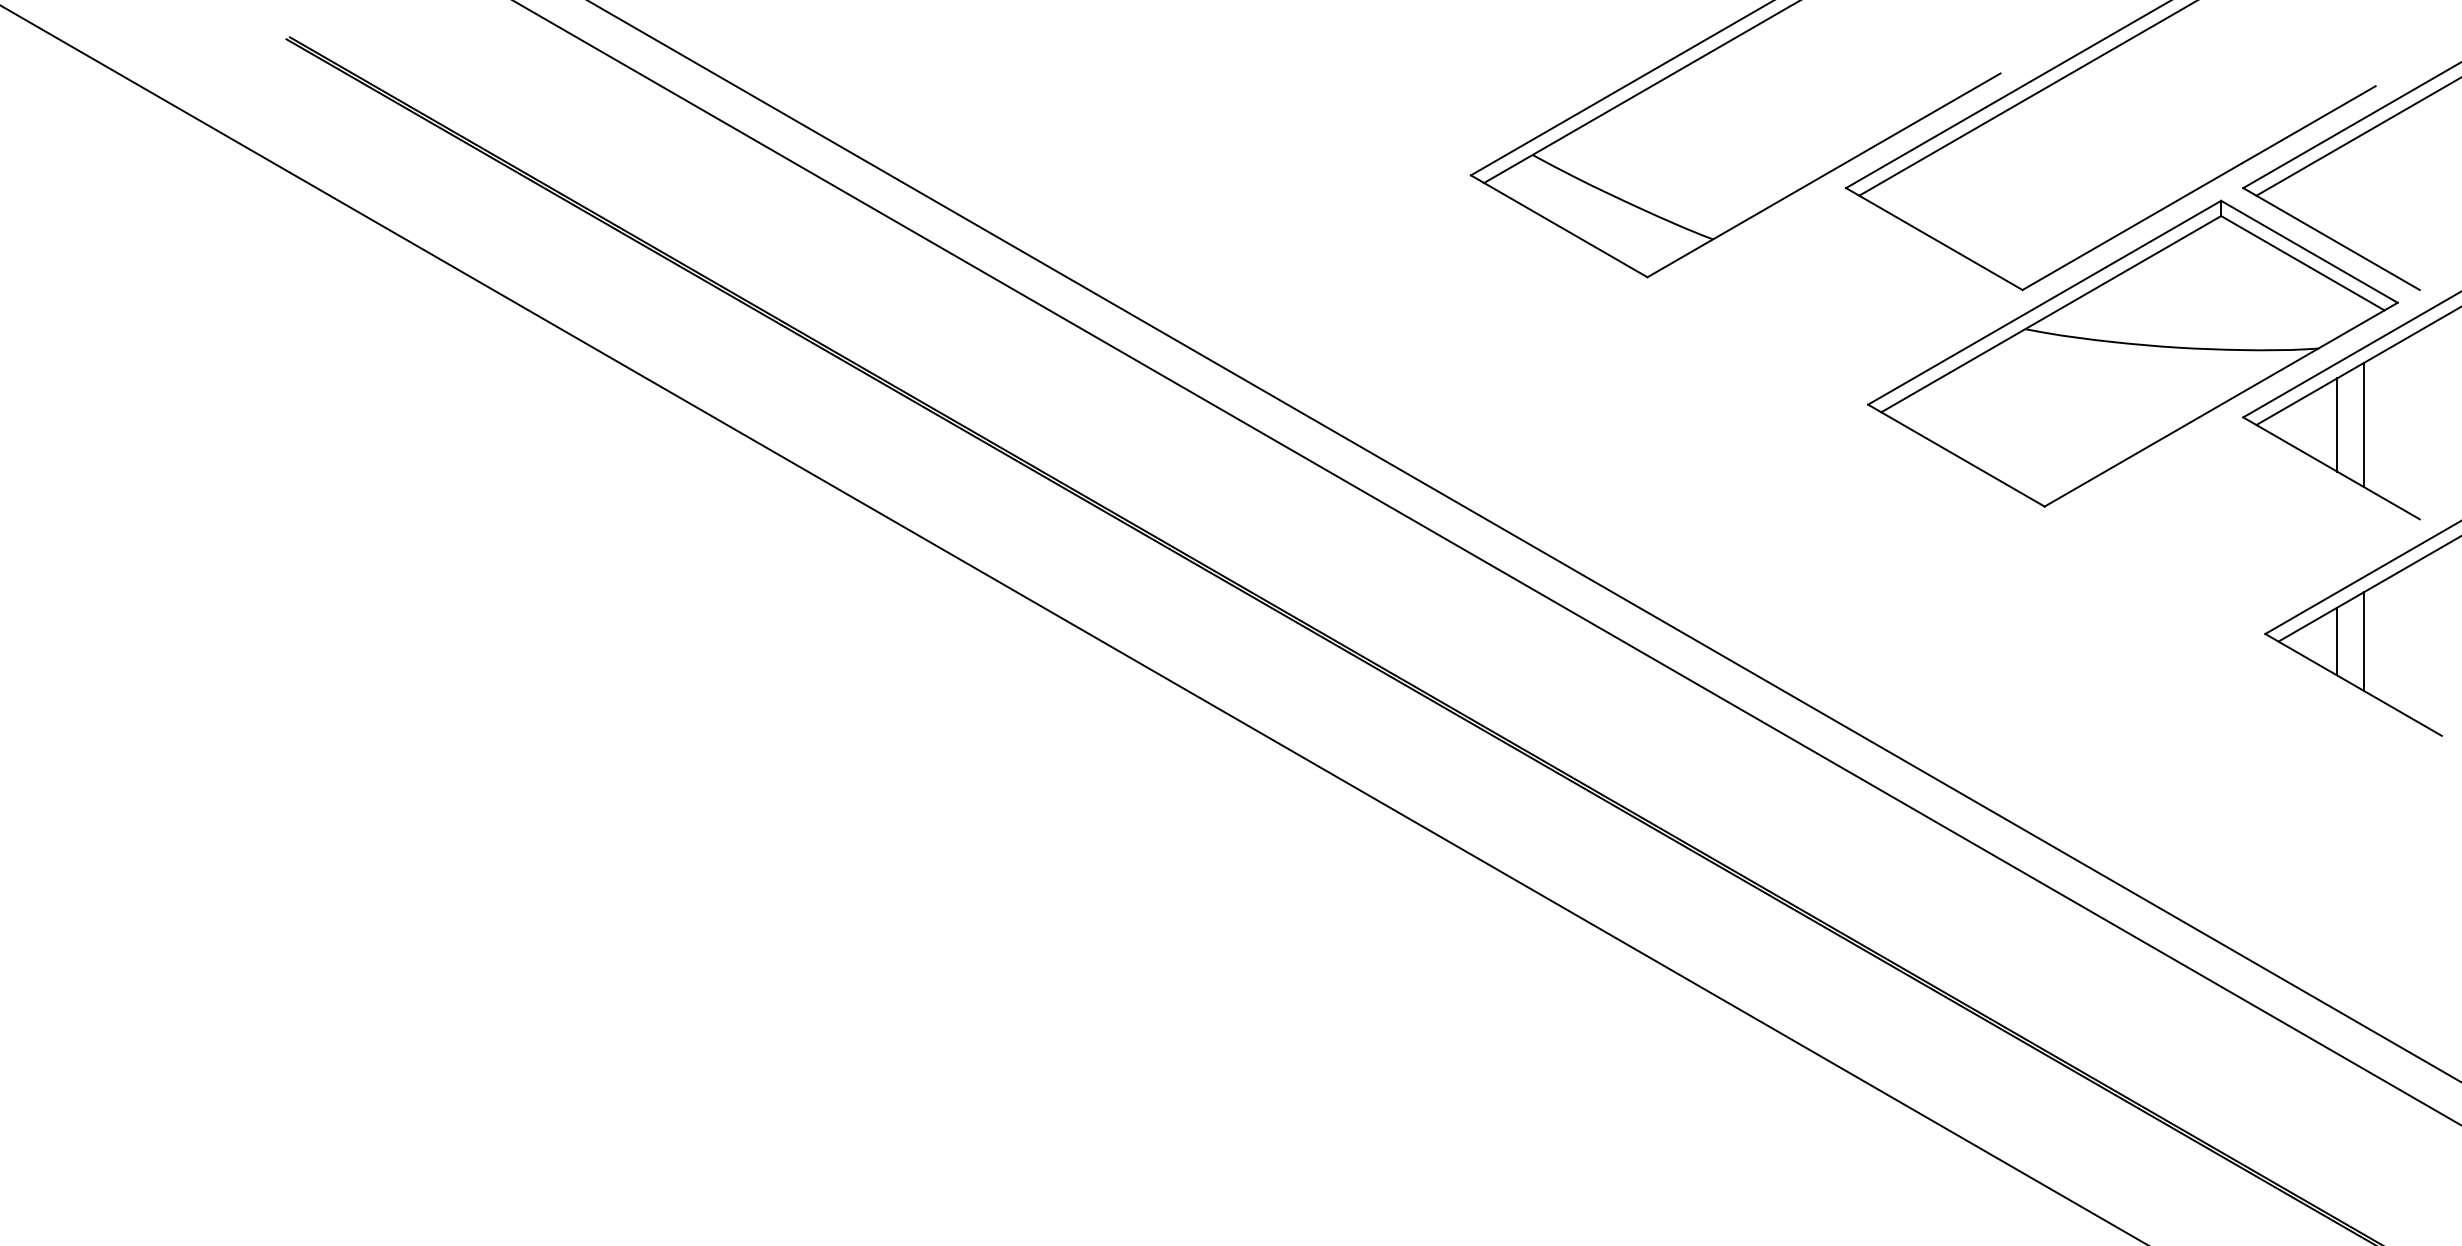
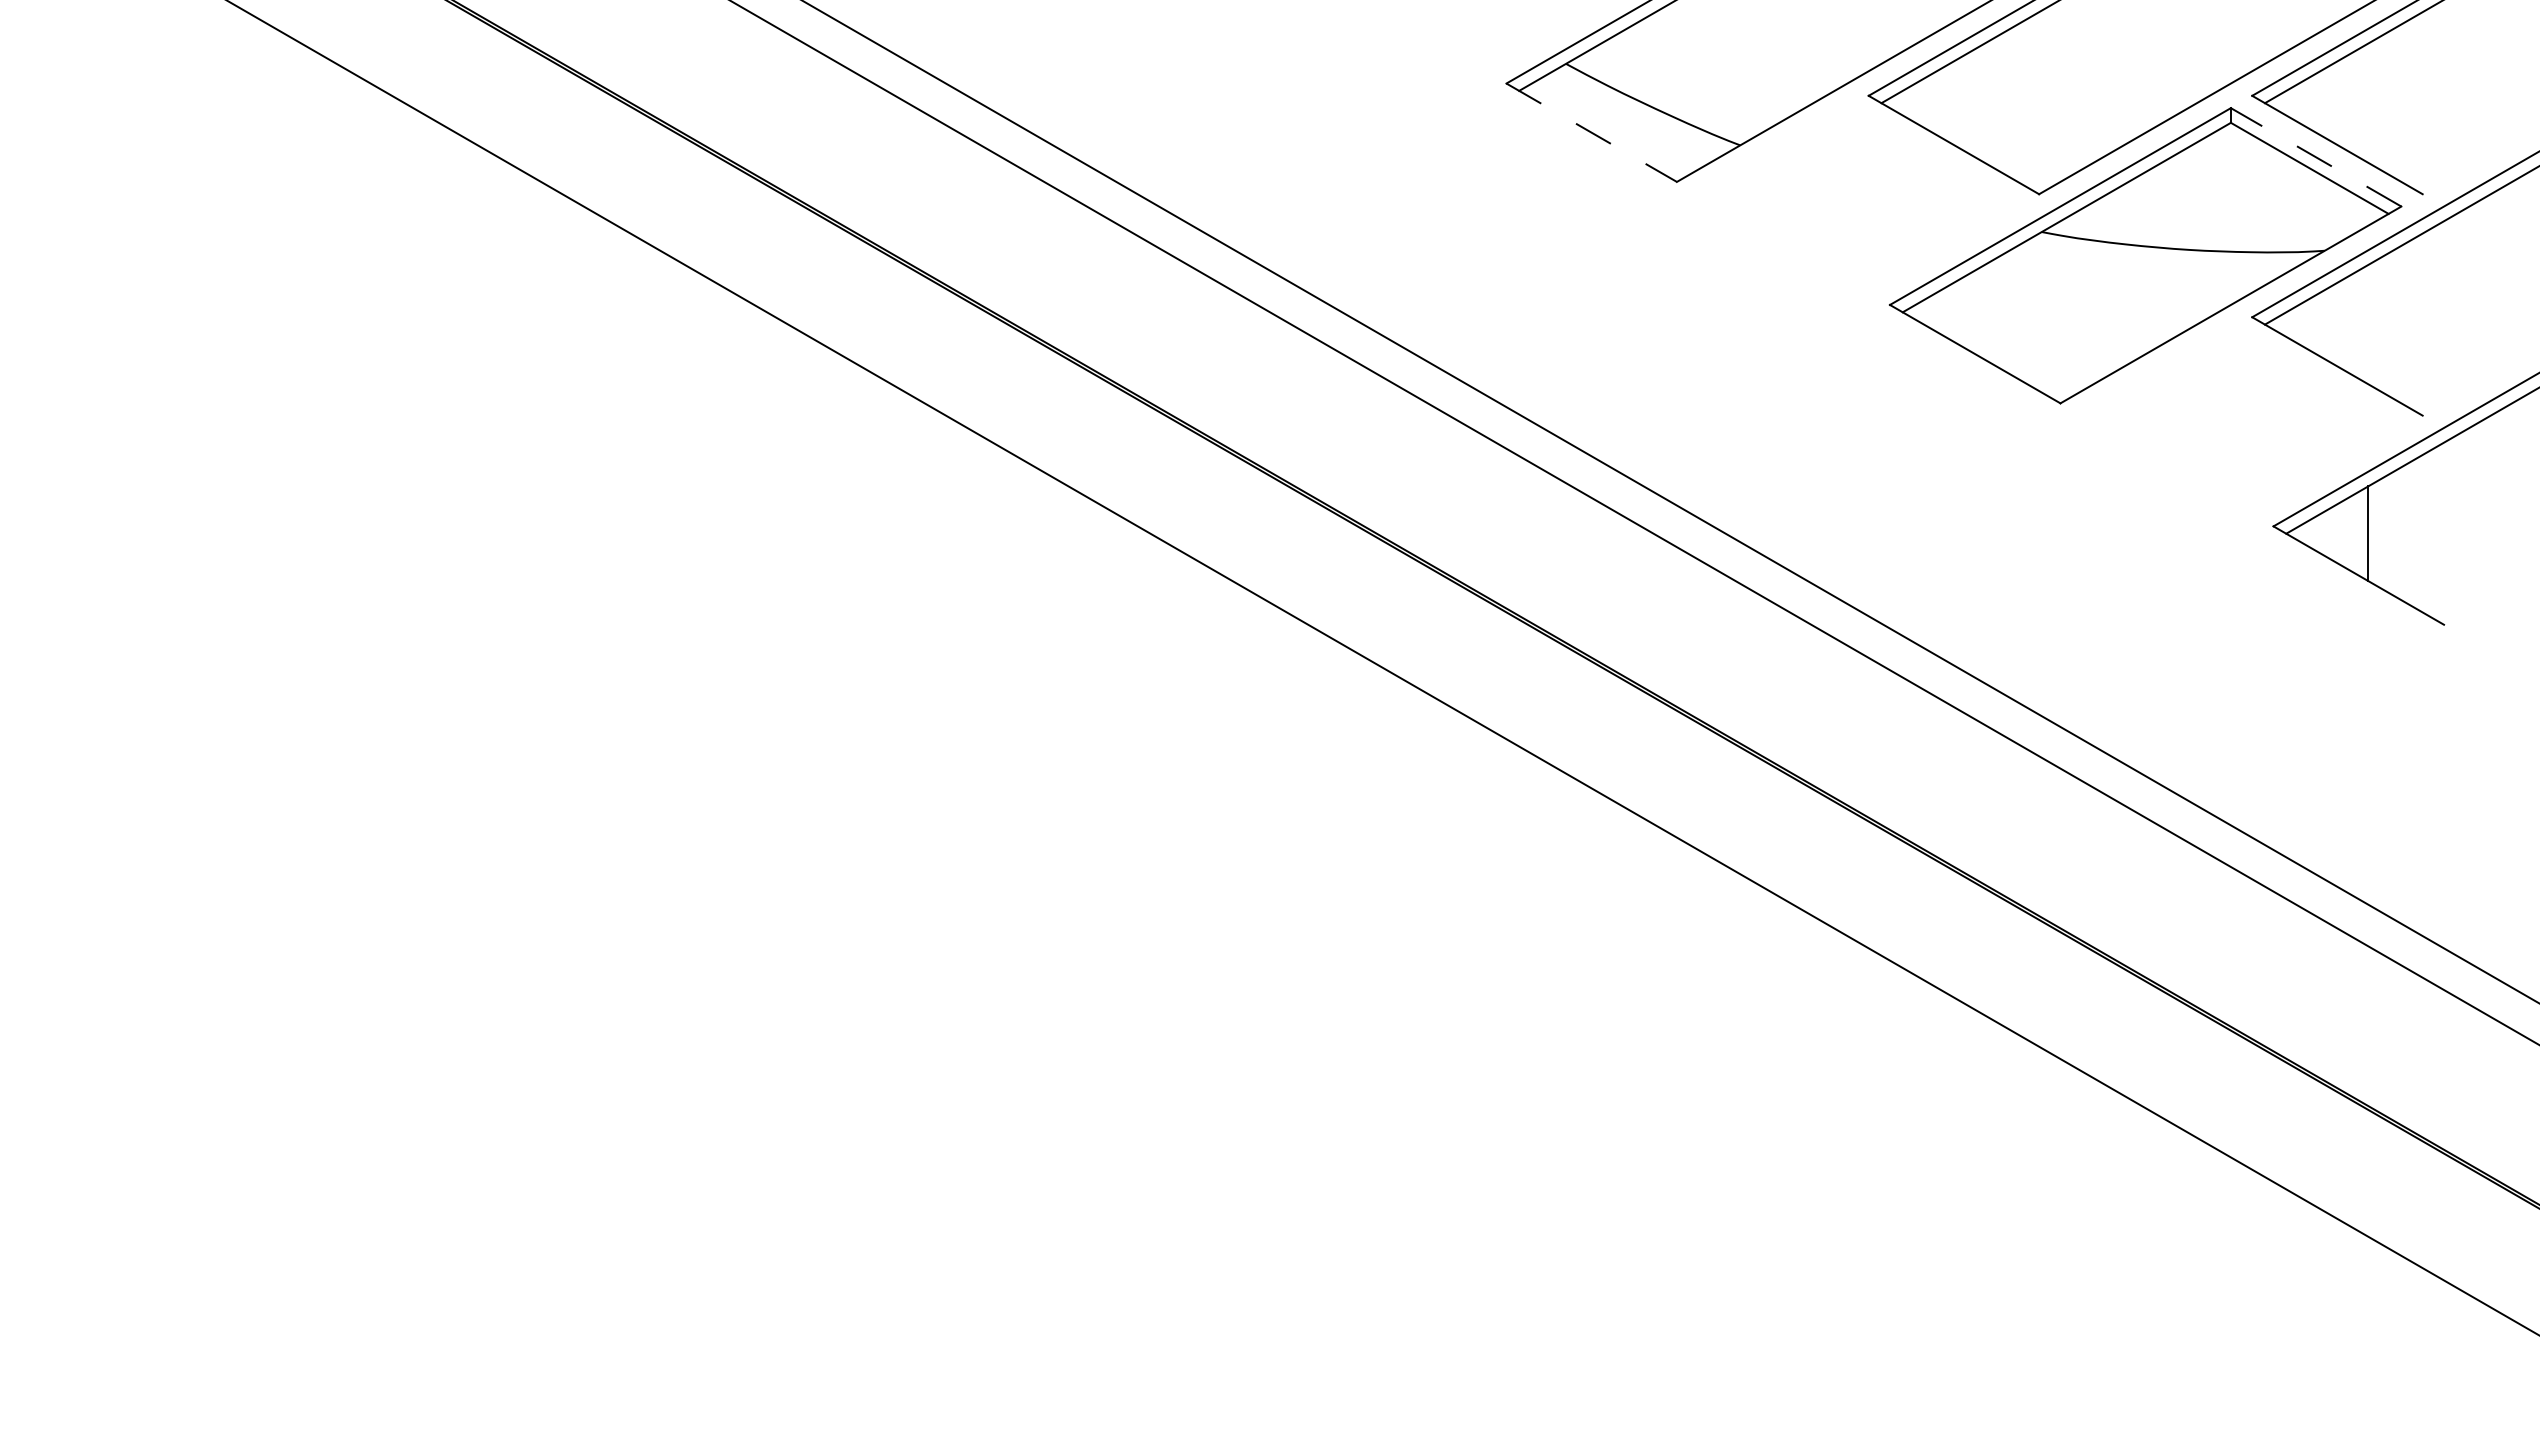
line: (1560, 226) -> (1592, 132), solid -> dashed
line: (2308, 251) -> (2315, 157), solid -> dashed
line: (2336, 424) -> (2342, 324), removed
line: (2363, 424) -> (2368, 324), removed
line: (2336, 641) -> (2342, 533), removed

